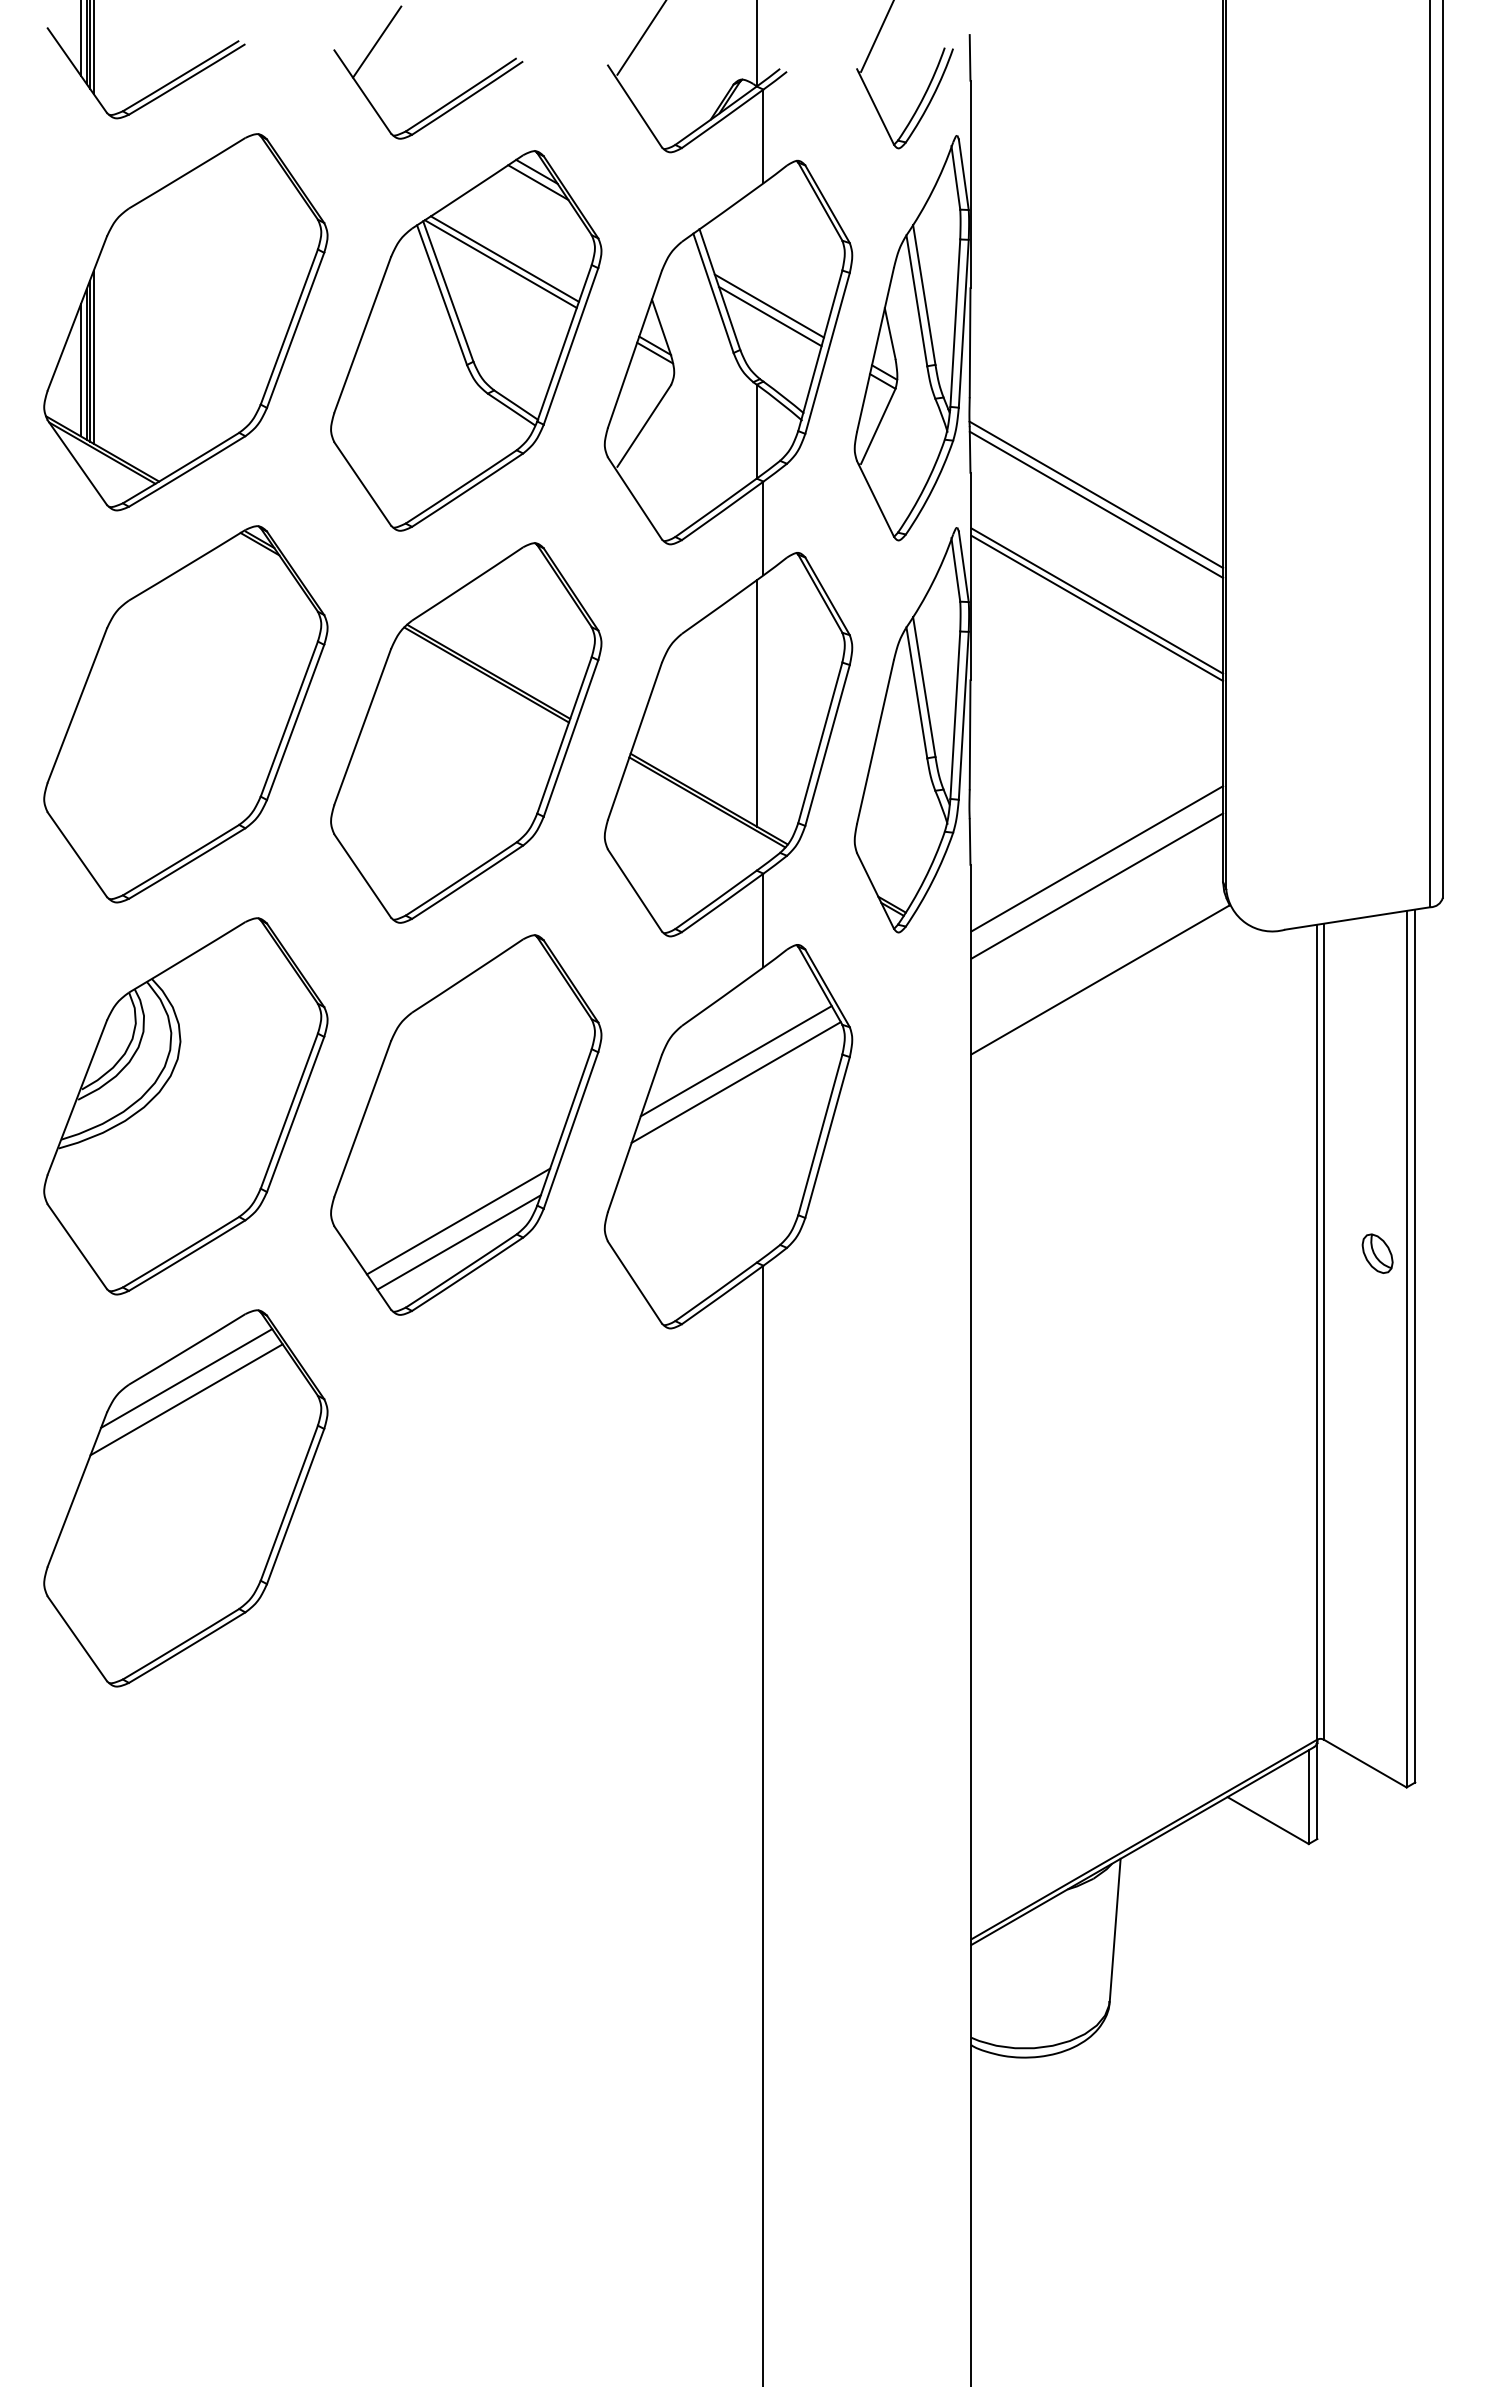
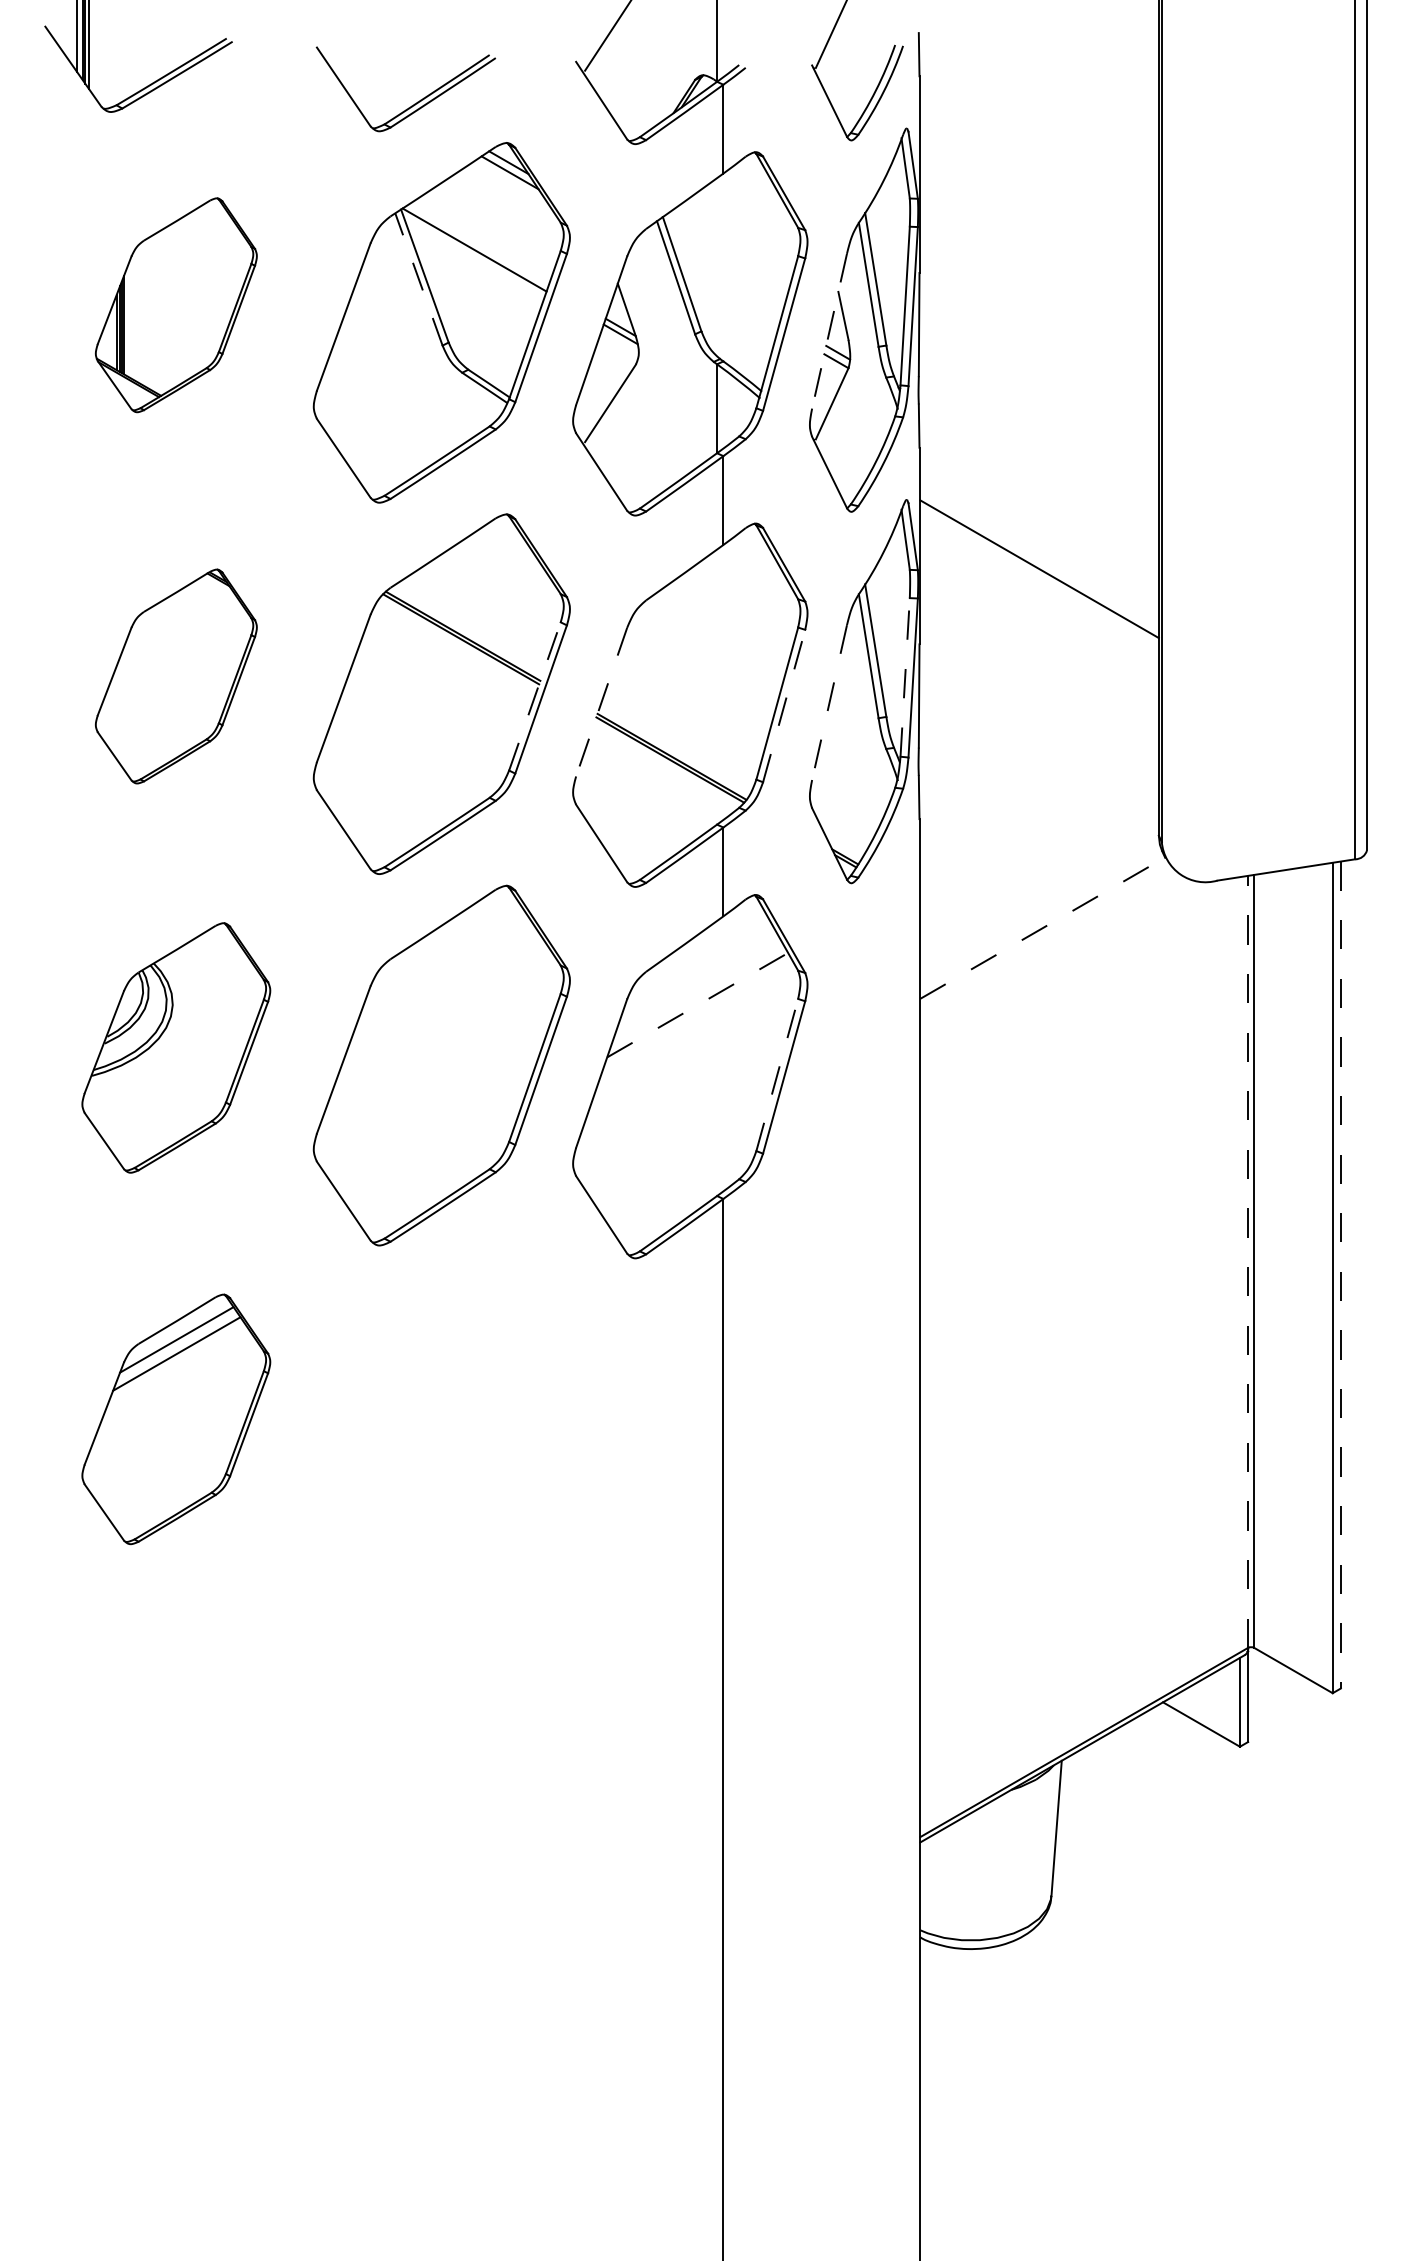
line: (377, 41) -> (357, 39), removed
line: (504, 258) -> (478, 244), removed
line: (441, 294) -> (418, 278), solid -> dashed
line: (768, 305) -> (728, 289), removed
line: (769, 316) -> (729, 299), removed
part: (186, 322) -> (176, 305), size x0.6
line: (875, 350) -> (829, 331), solid -> dashed
line: (1096, 494) -> (1038, 468), removed
line: (1096, 504) -> (1038, 477), removed
line: (1097, 608) -> (1039, 576), removed
line: (757, 702) -> (717, 665), removed
part: (186, 714) -> (176, 676), size x0.6
line: (955, 714) -> (905, 676), solid -> dashed
line: (565, 735) -> (535, 696), solid -> dashed
line: (634, 741) -> (601, 702), solid -> dashed
line: (875, 742) -> (829, 703), solid -> dashed
line: (827, 744) -> (784, 705), solid -> dashed
line: (1097, 858) -> (1039, 813), removed
line: (1097, 886) -> (1039, 839), removed
line: (1101, 979) -> (1043, 927), solid -> dashed
line: (737, 1060) -> (698, 1004), solid -> dashed
line: (736, 1082) -> (697, 1025), removed
part: (186, 1105) -> (176, 1047), size x0.7
line: (820, 1135) -> (777, 1075), solid -> dashed
line: (458, 1220) -> (434, 1156), removed
line: (458, 1242) -> (434, 1176), removed
part: (1377, 1253) -> (1305, 1187), removed
line: (1317, 1331) -> (1248, 1261), solid -> dashed
line: (1414, 1346) -> (1340, 1275), solid -> dashed
part: (186, 1498) -> (176, 1419), size x0.7

